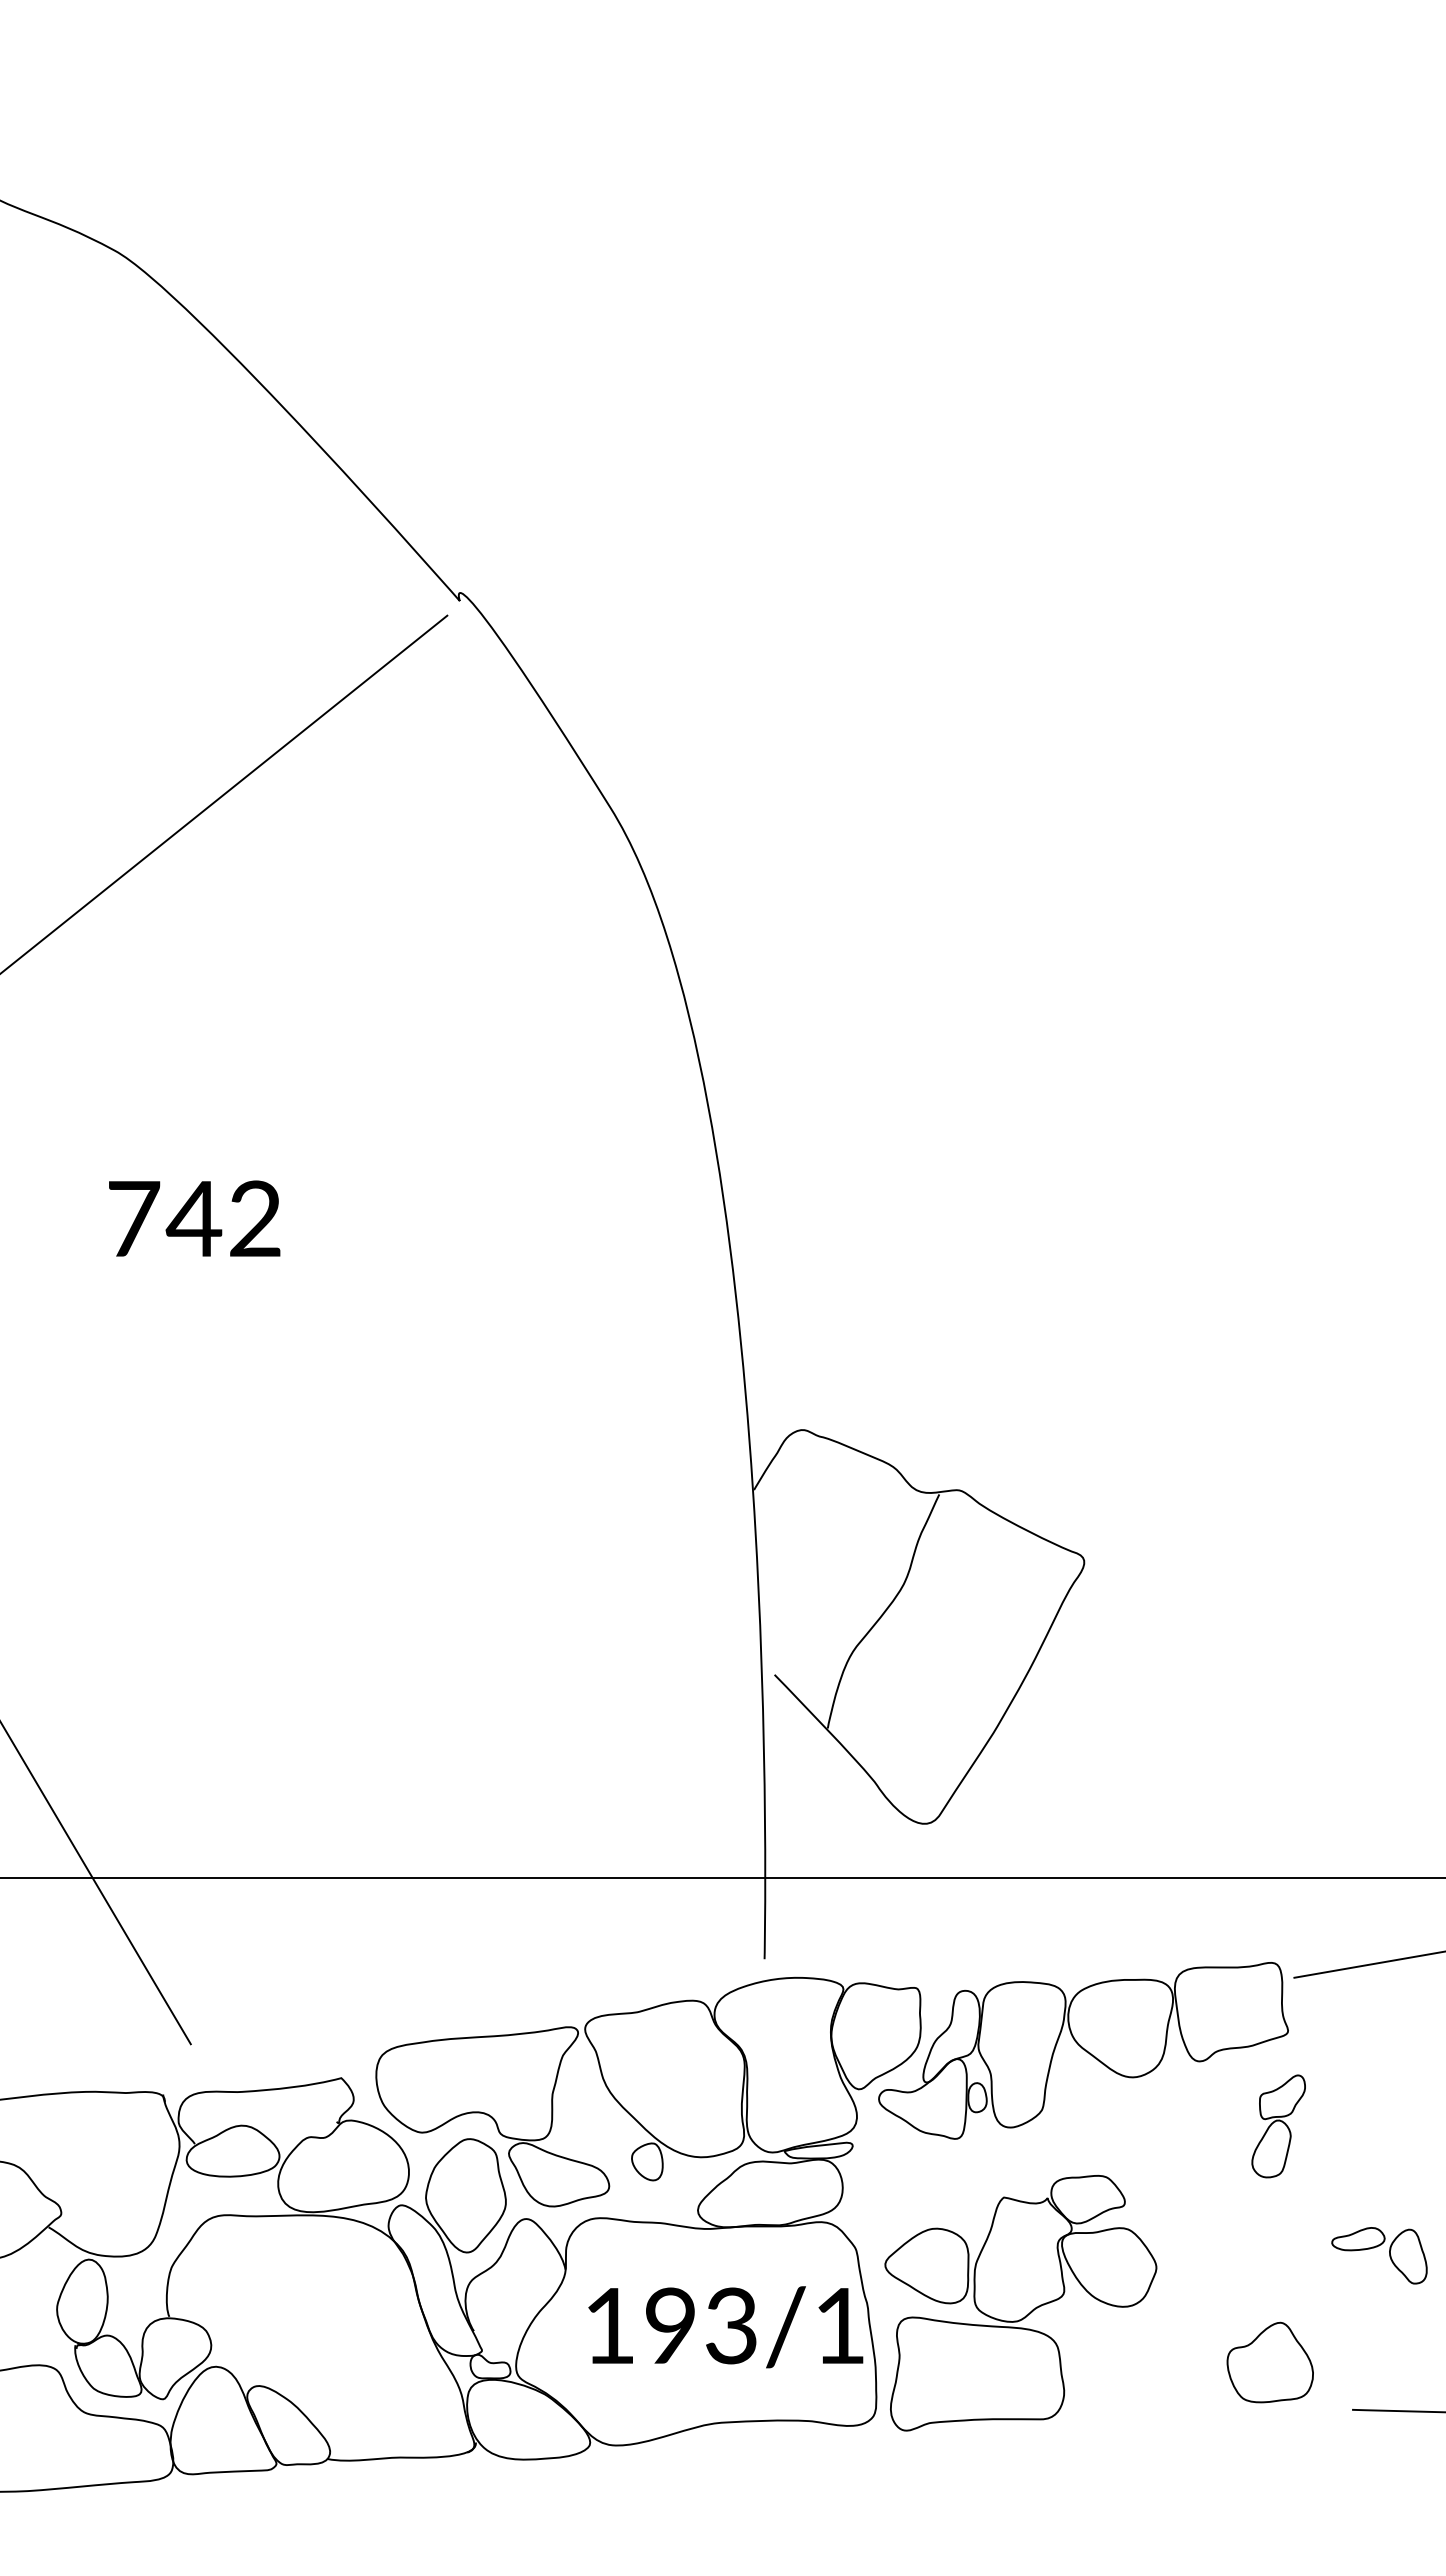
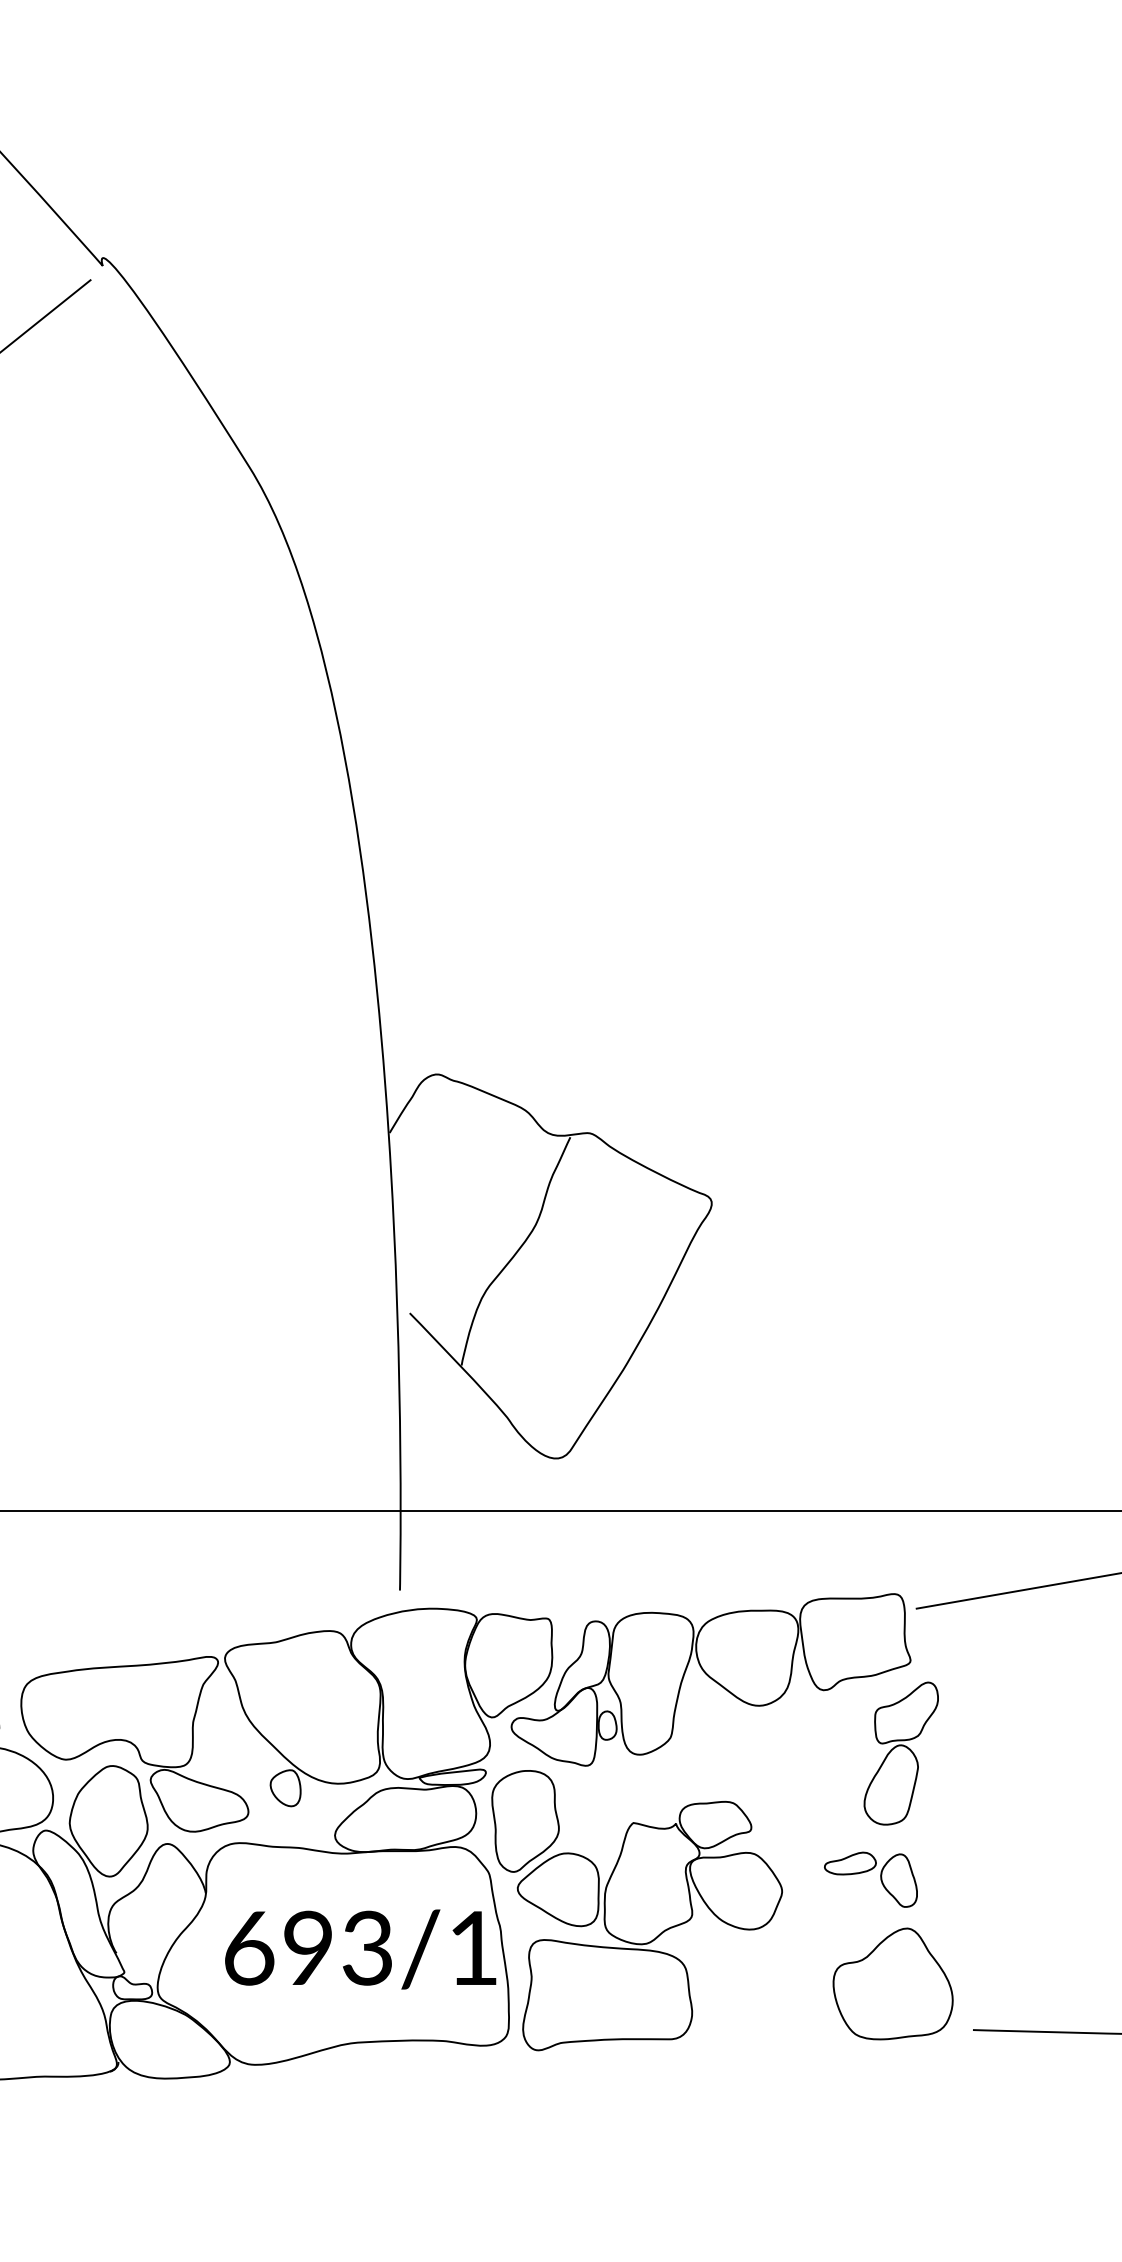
part: (1278, 2126) -> (901, 1753), size x1.43
part: (893, 2195) -> (525, 1821), added
part: (1377, 2247) -> (869, 1871), moved
text: (610, 2326) -> (249, 1948), 193/1 -> 693/1
part: (1270, 2362) -> (893, 1983), size x1.43

